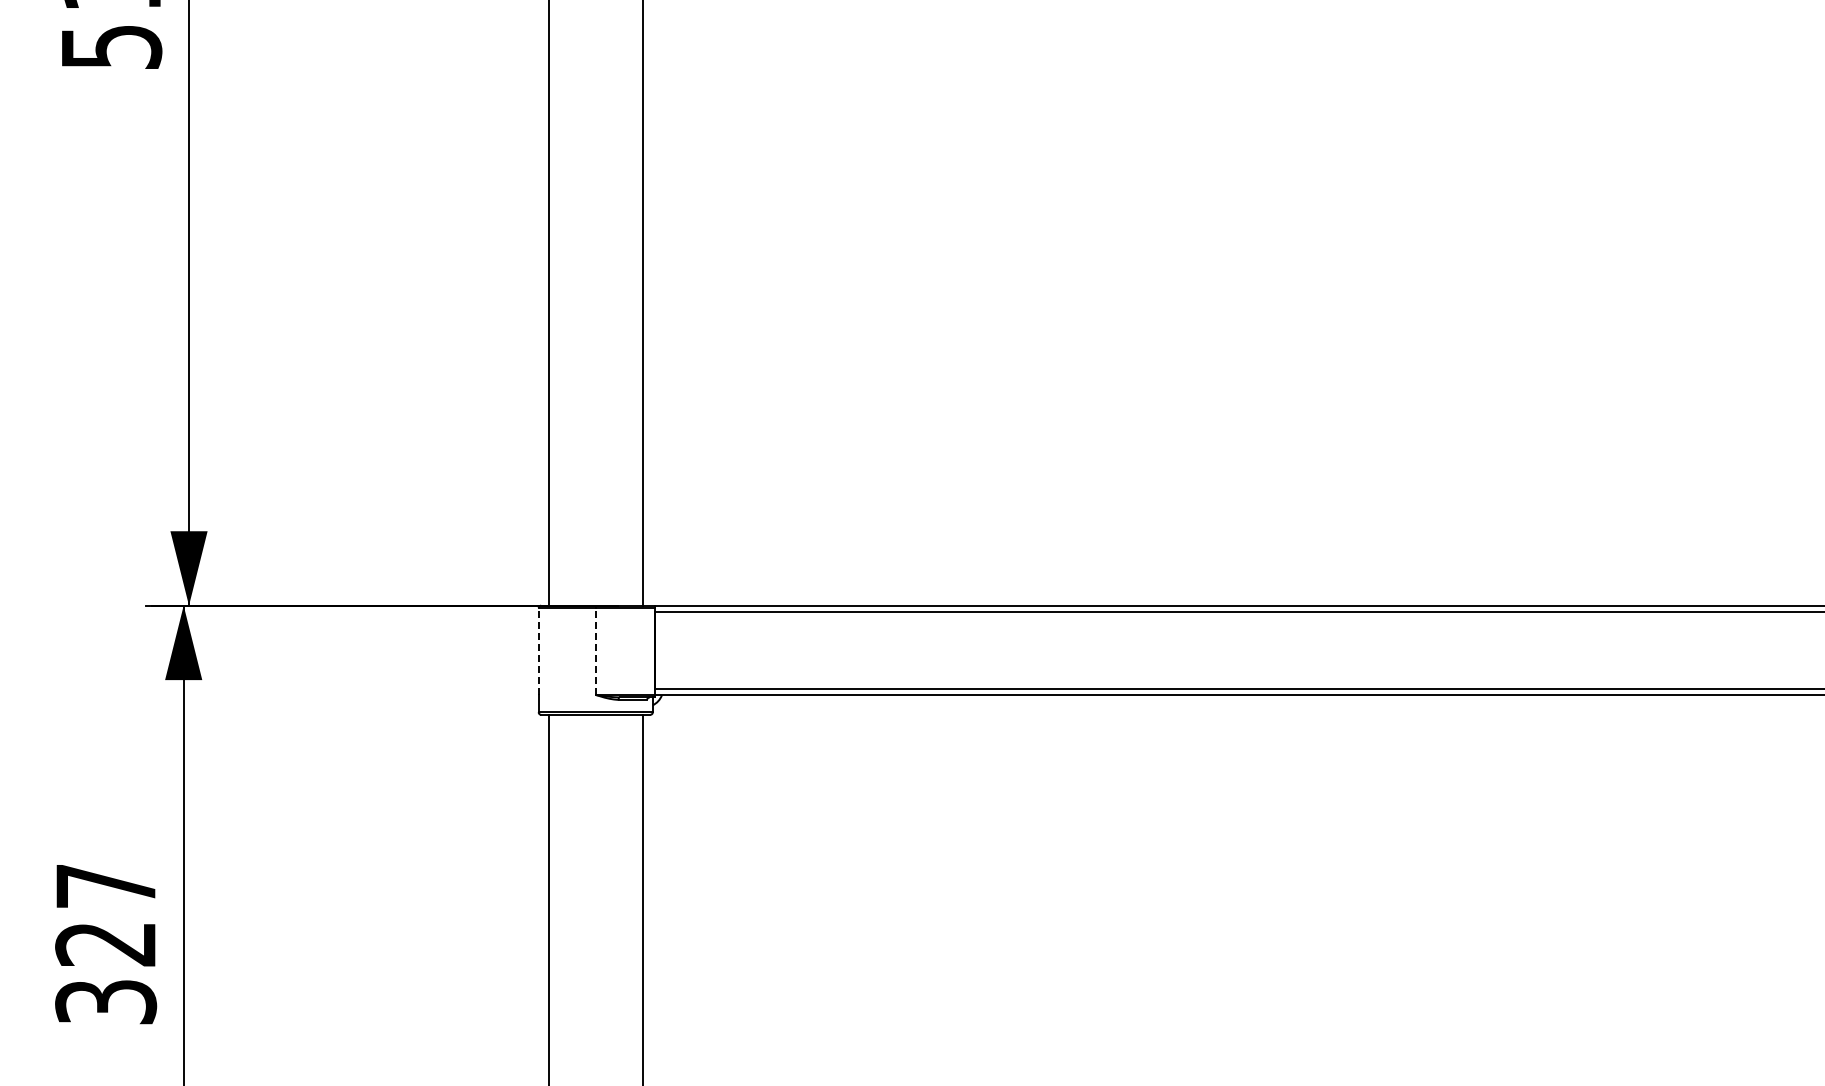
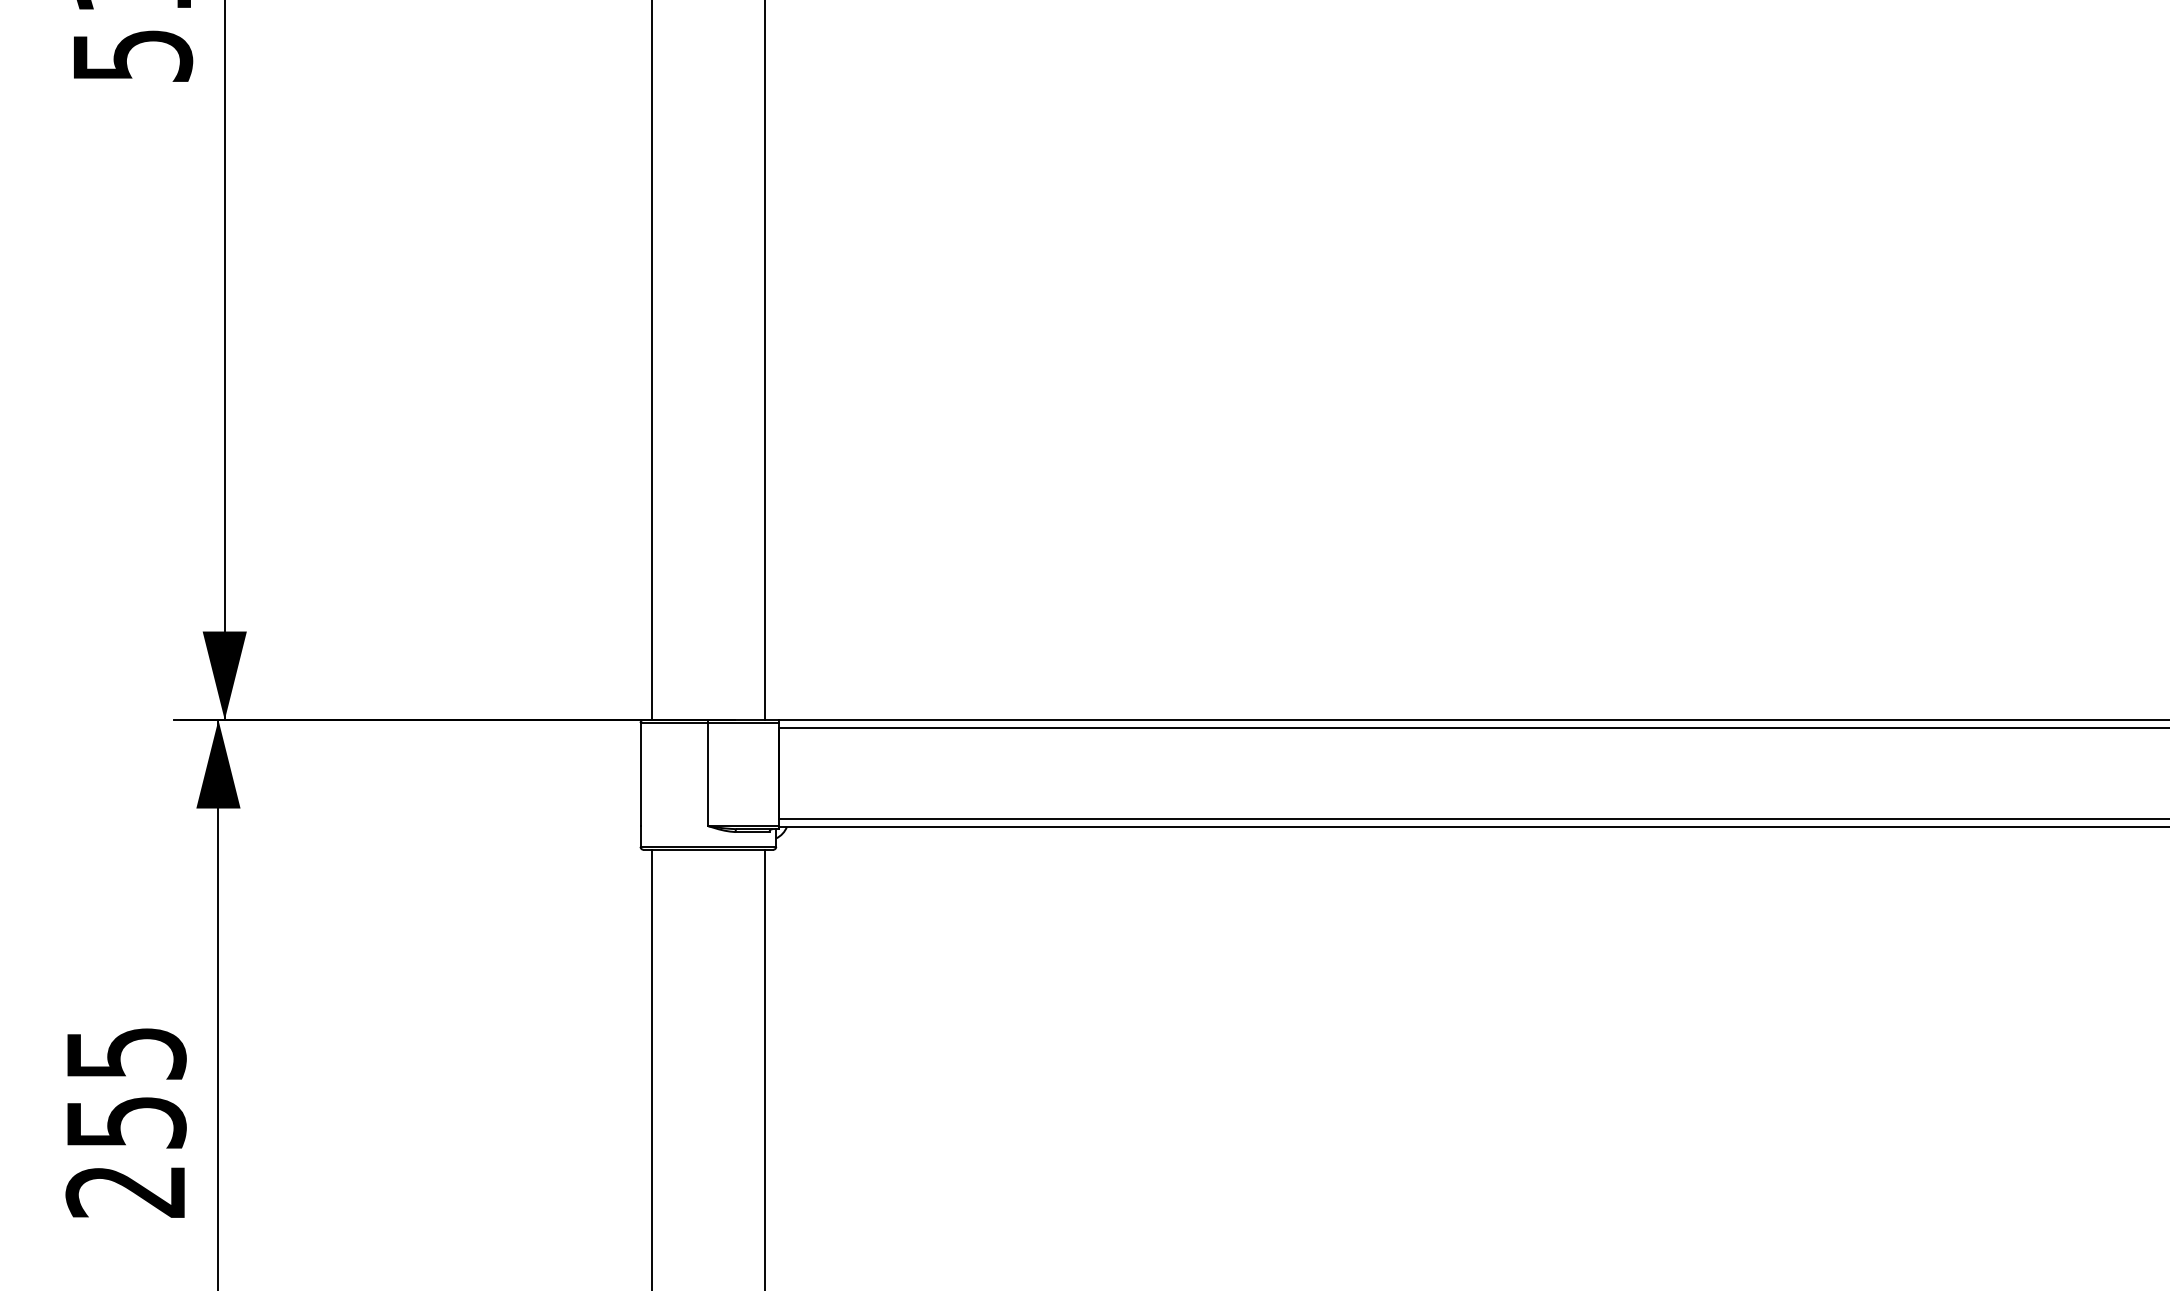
line: (538, 651) -> (640, 774), dashed -> solid
line: (595, 651) -> (708, 774), dashed -> solid
text: (106, 944) -> (126, 1122), 327 -> 255

